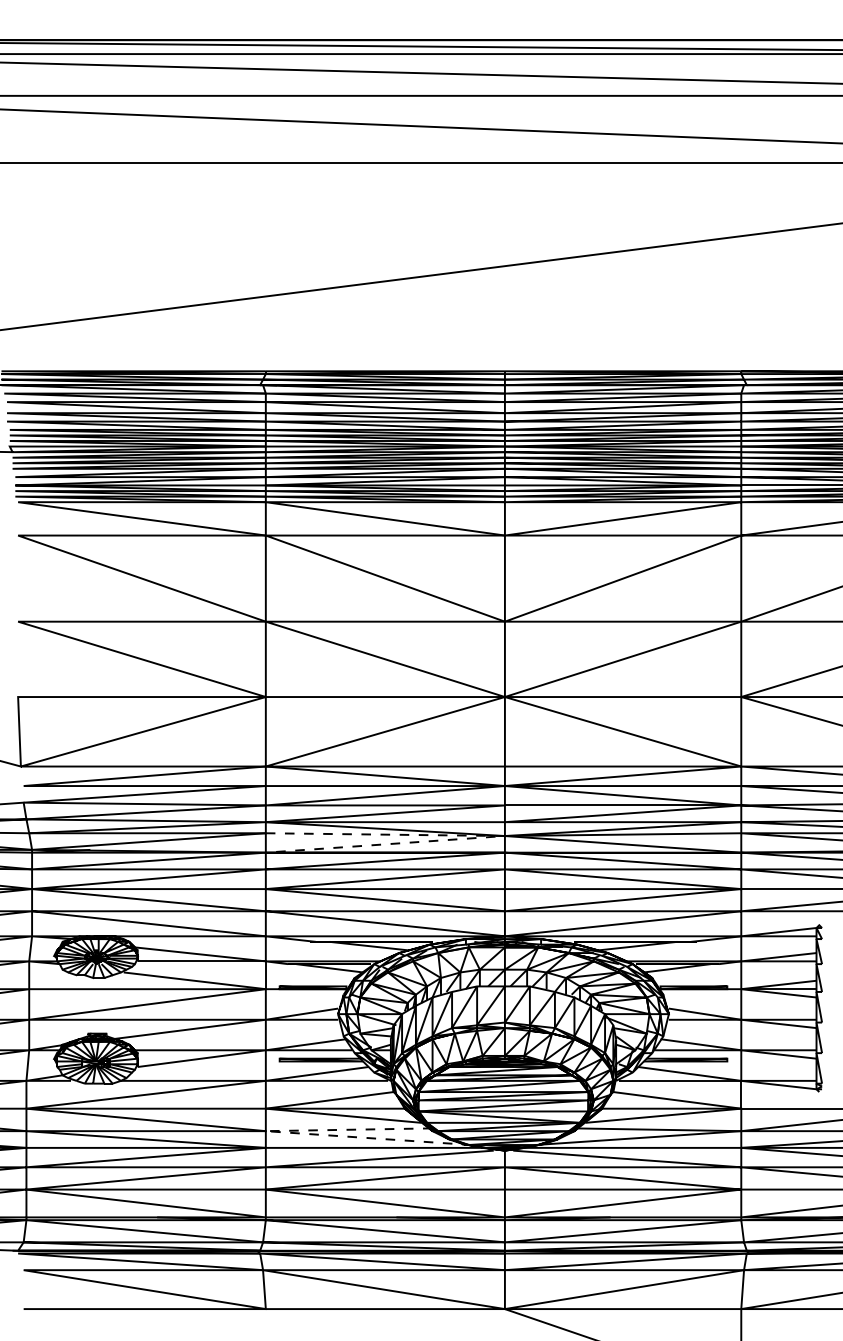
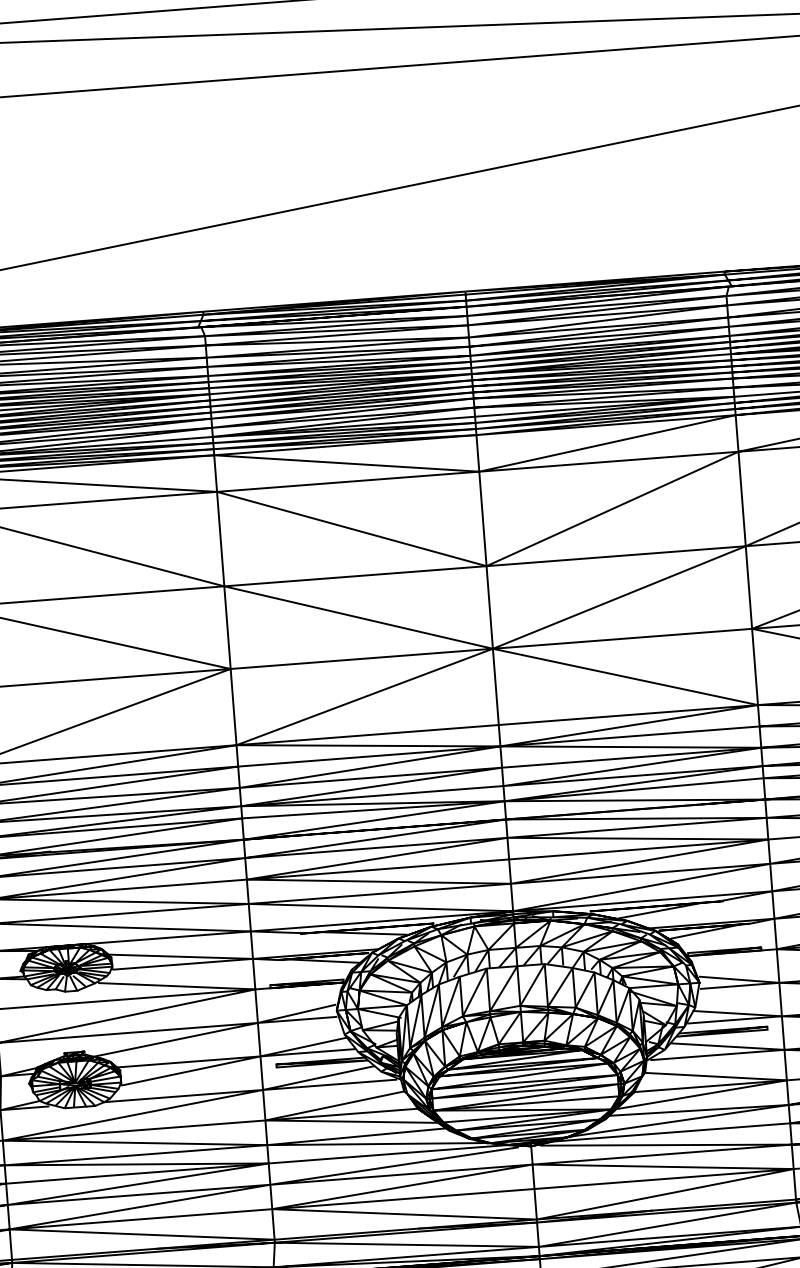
line: (475, 838) -> (472, 806), dashed -> solid
line: (285, 1132) -> (288, 1144), dashed -> solid

